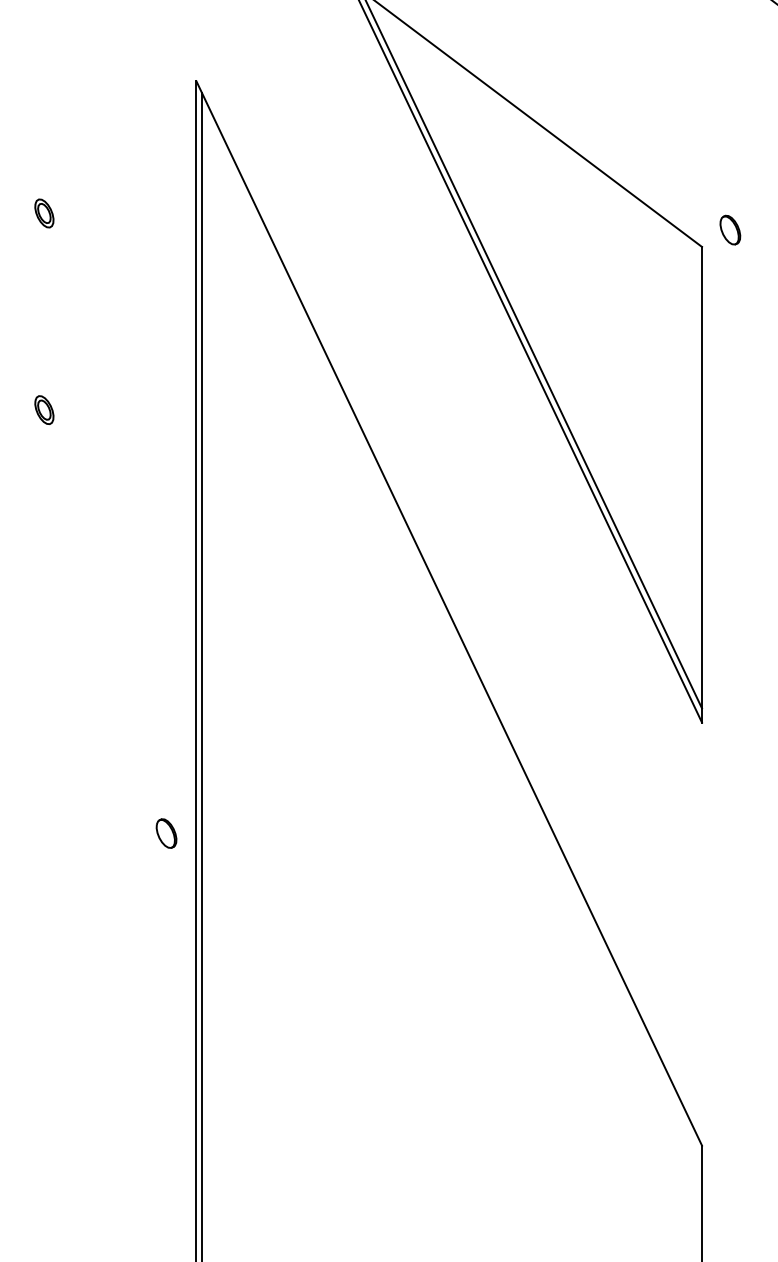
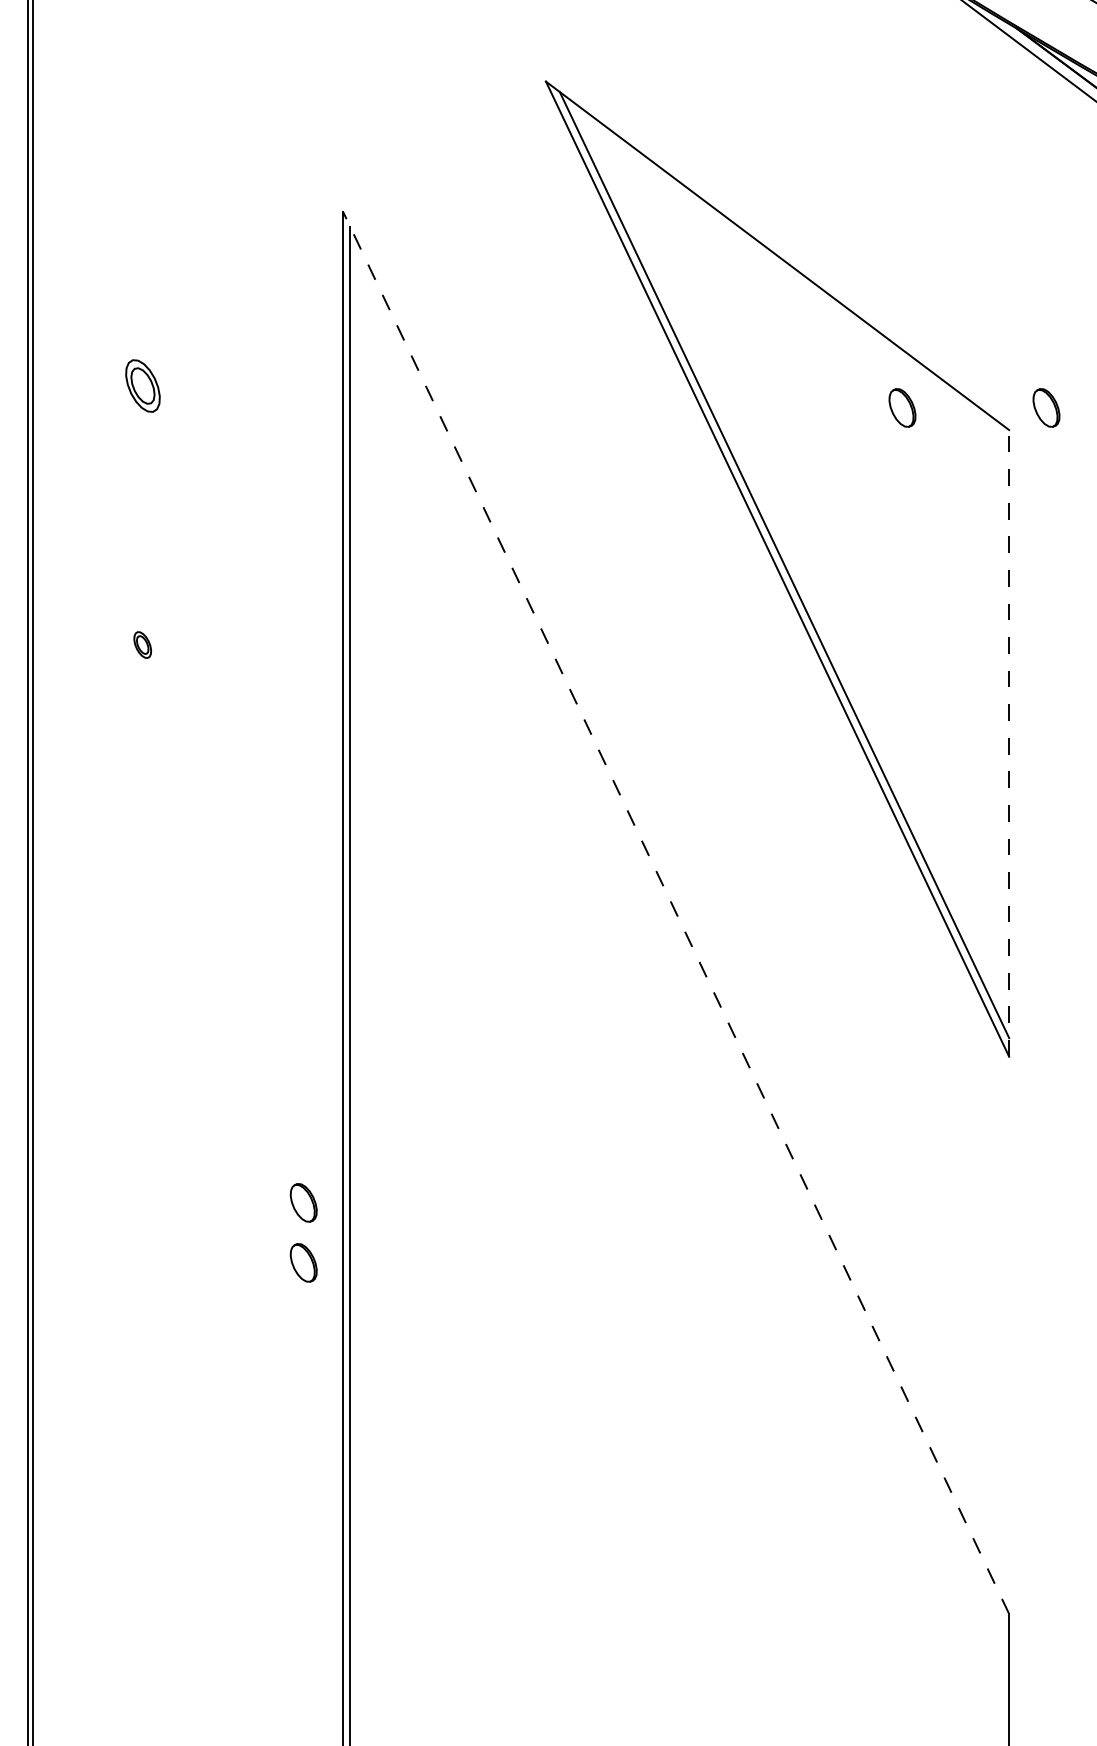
part: (44, 213) -> (142, 385), size x1.4
part: (621, 229) -> (902, 407), added
part: (44, 409) -> (142, 644), size x0.7
line: (702, 484) -> (1009, 742), solid -> dashed
line: (448, 613) -> (675, 912), solid -> dashed
part: (166, 878) -> (303, 1262), added

